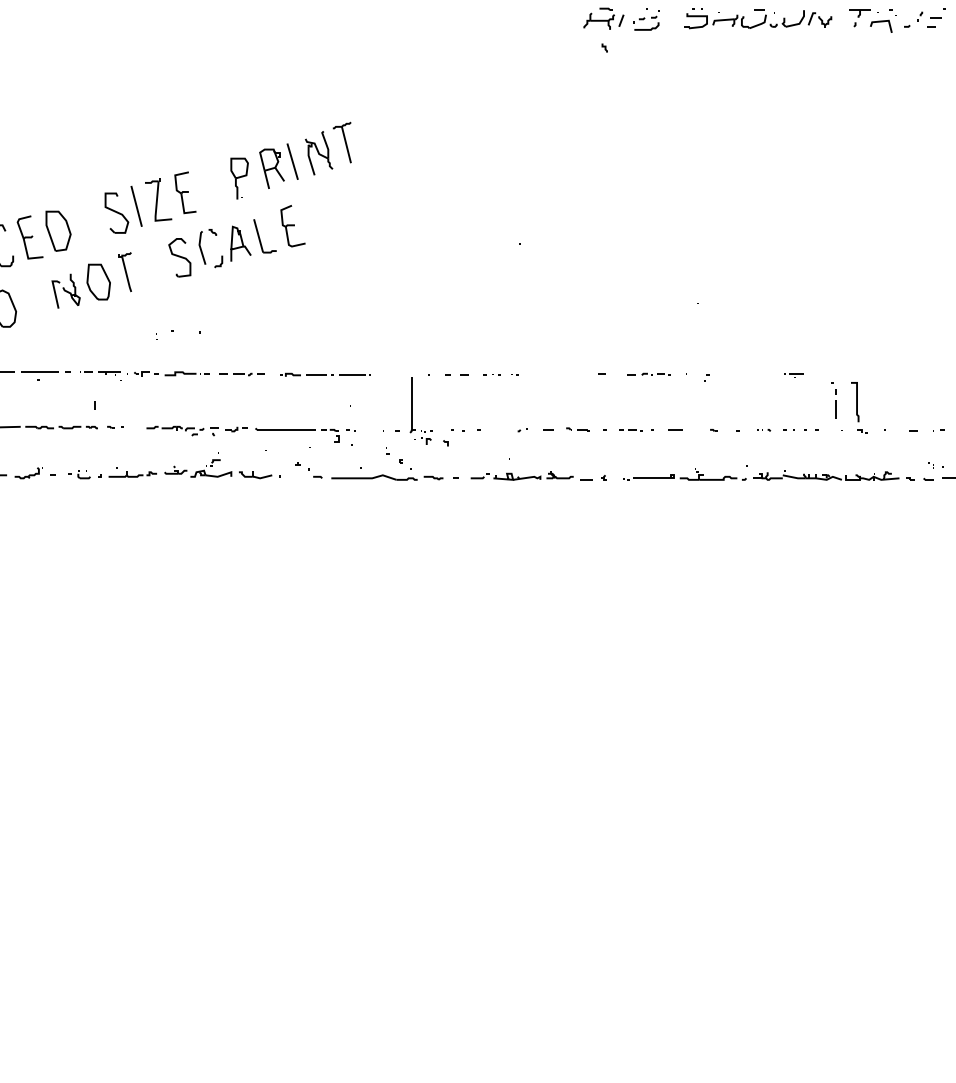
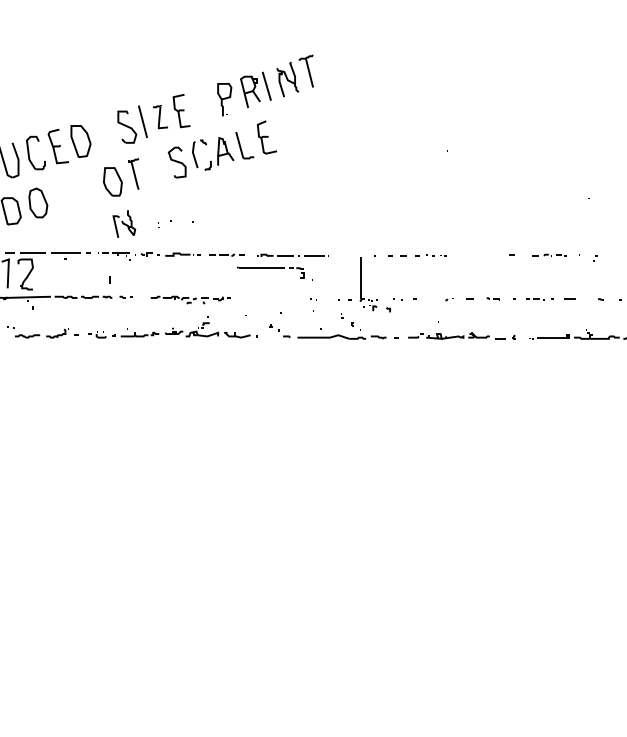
part: (158, 199) -> (160, 116), size x0.7
part: (65, 290) -> (123, 223), moved
part: (491, 374) -> (424, 255), size x1.4
part: (577, 429) -> (492, 298), size x0.7
part: (297, 435) -> (270, 272), moved

